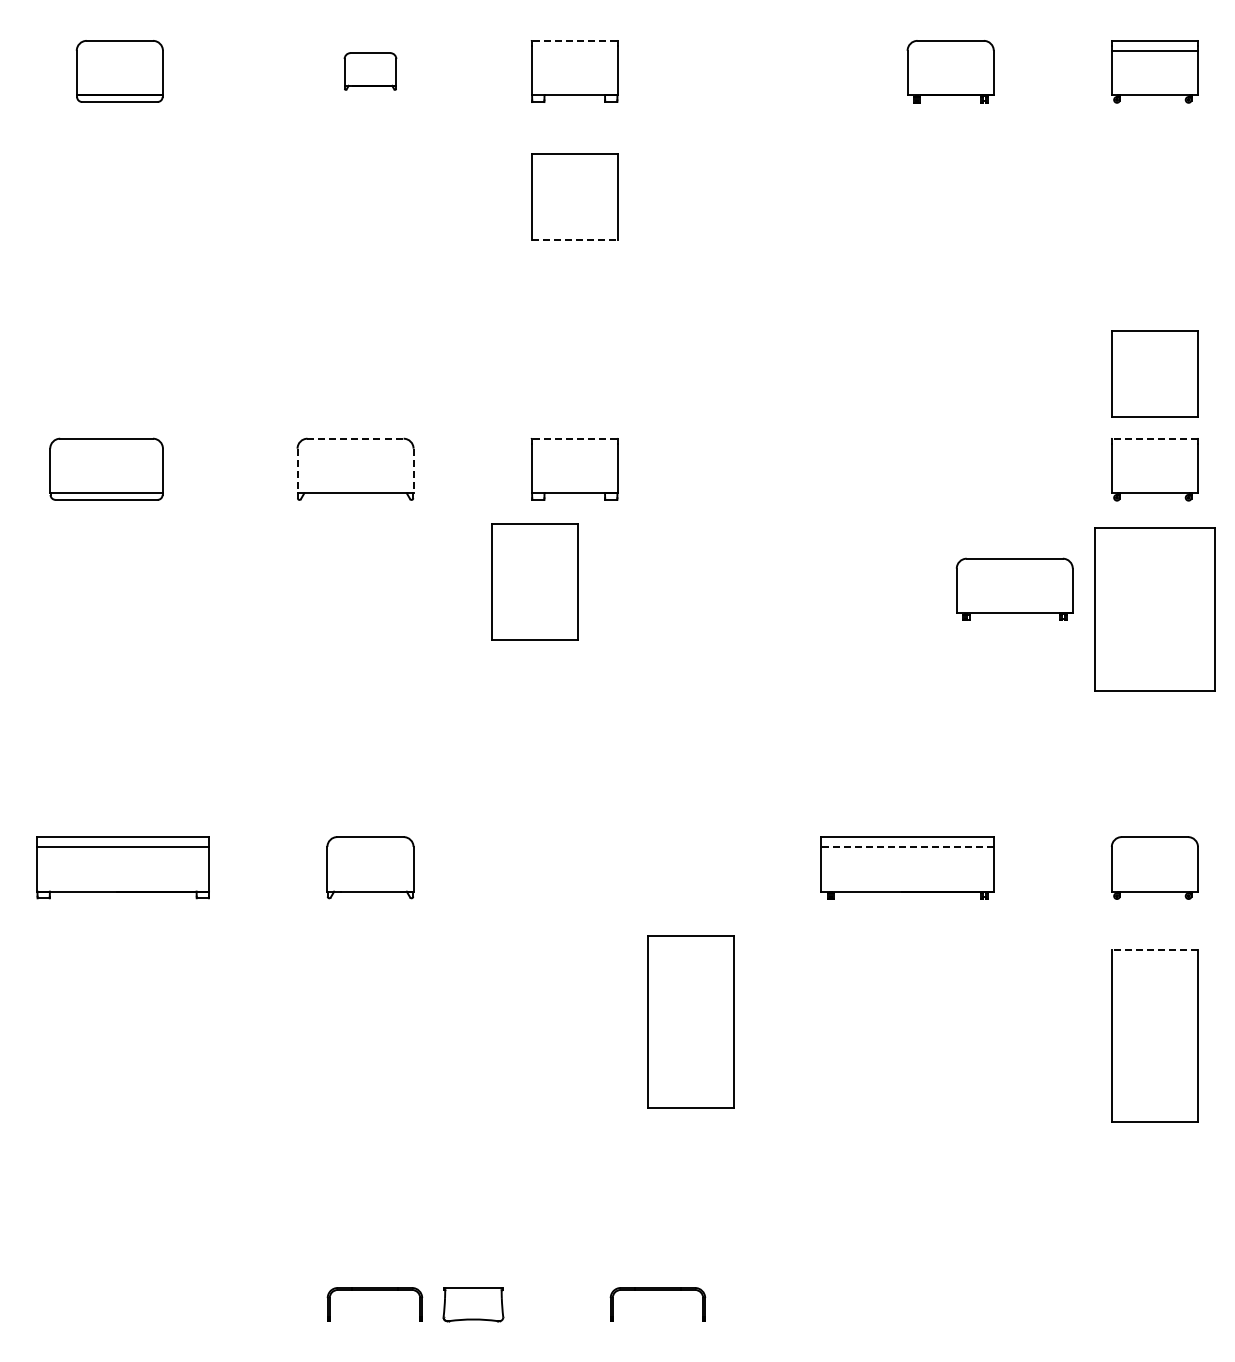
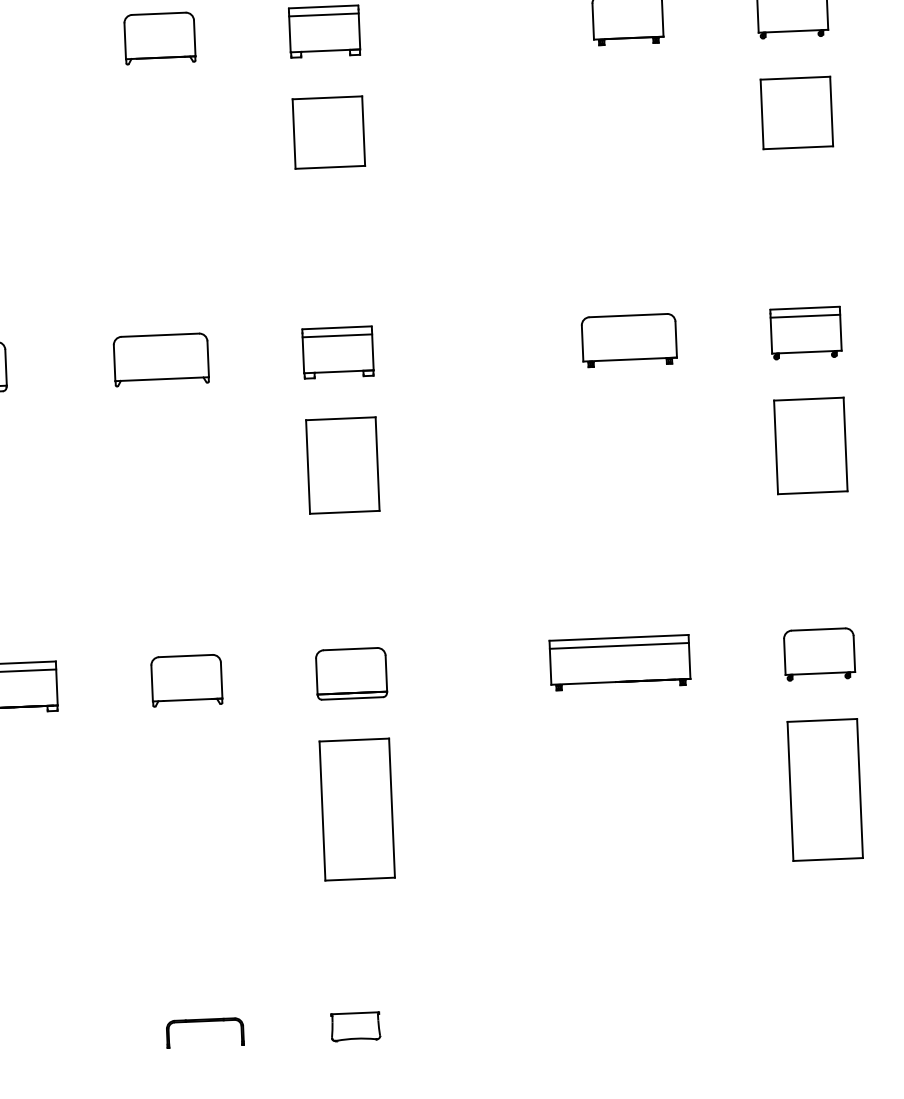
line: (574, 40) -> (323, 6), dashed -> solid
line: (574, 50) -> (323, 14), added
part: (370, 71) -> (159, 38), size x1.67
line: (575, 239) -> (330, 167), dashed -> solid
part: (1154, 373) -> (796, 112), moved
line: (356, 438) -> (161, 335), dashed -> solid
line: (574, 438) -> (336, 327), dashed -> solid
line: (1154, 438) -> (804, 308), dashed -> solid
line: (574, 448) -> (337, 335), added
line: (1154, 448) -> (805, 316), added
line: (297, 471) -> (114, 363), dashed -> solid
line: (413, 471) -> (208, 359), dashed -> solid
part: (534, 581) -> (342, 464), moved
part: (1014, 588) -> (629, 339), moved
part: (1154, 608) -> (810, 445), size x0.71
line: (907, 847) -> (619, 646), dashed -> solid
part: (574, 867) -> (351, 673), added
line: (1154, 949) -> (822, 720), dashed -> solid
part: (690, 1021) -> (357, 809), moved
part: (657, 1290) -> (432, 1012), removed
part: (473, 1304) -> (355, 1026), moved

